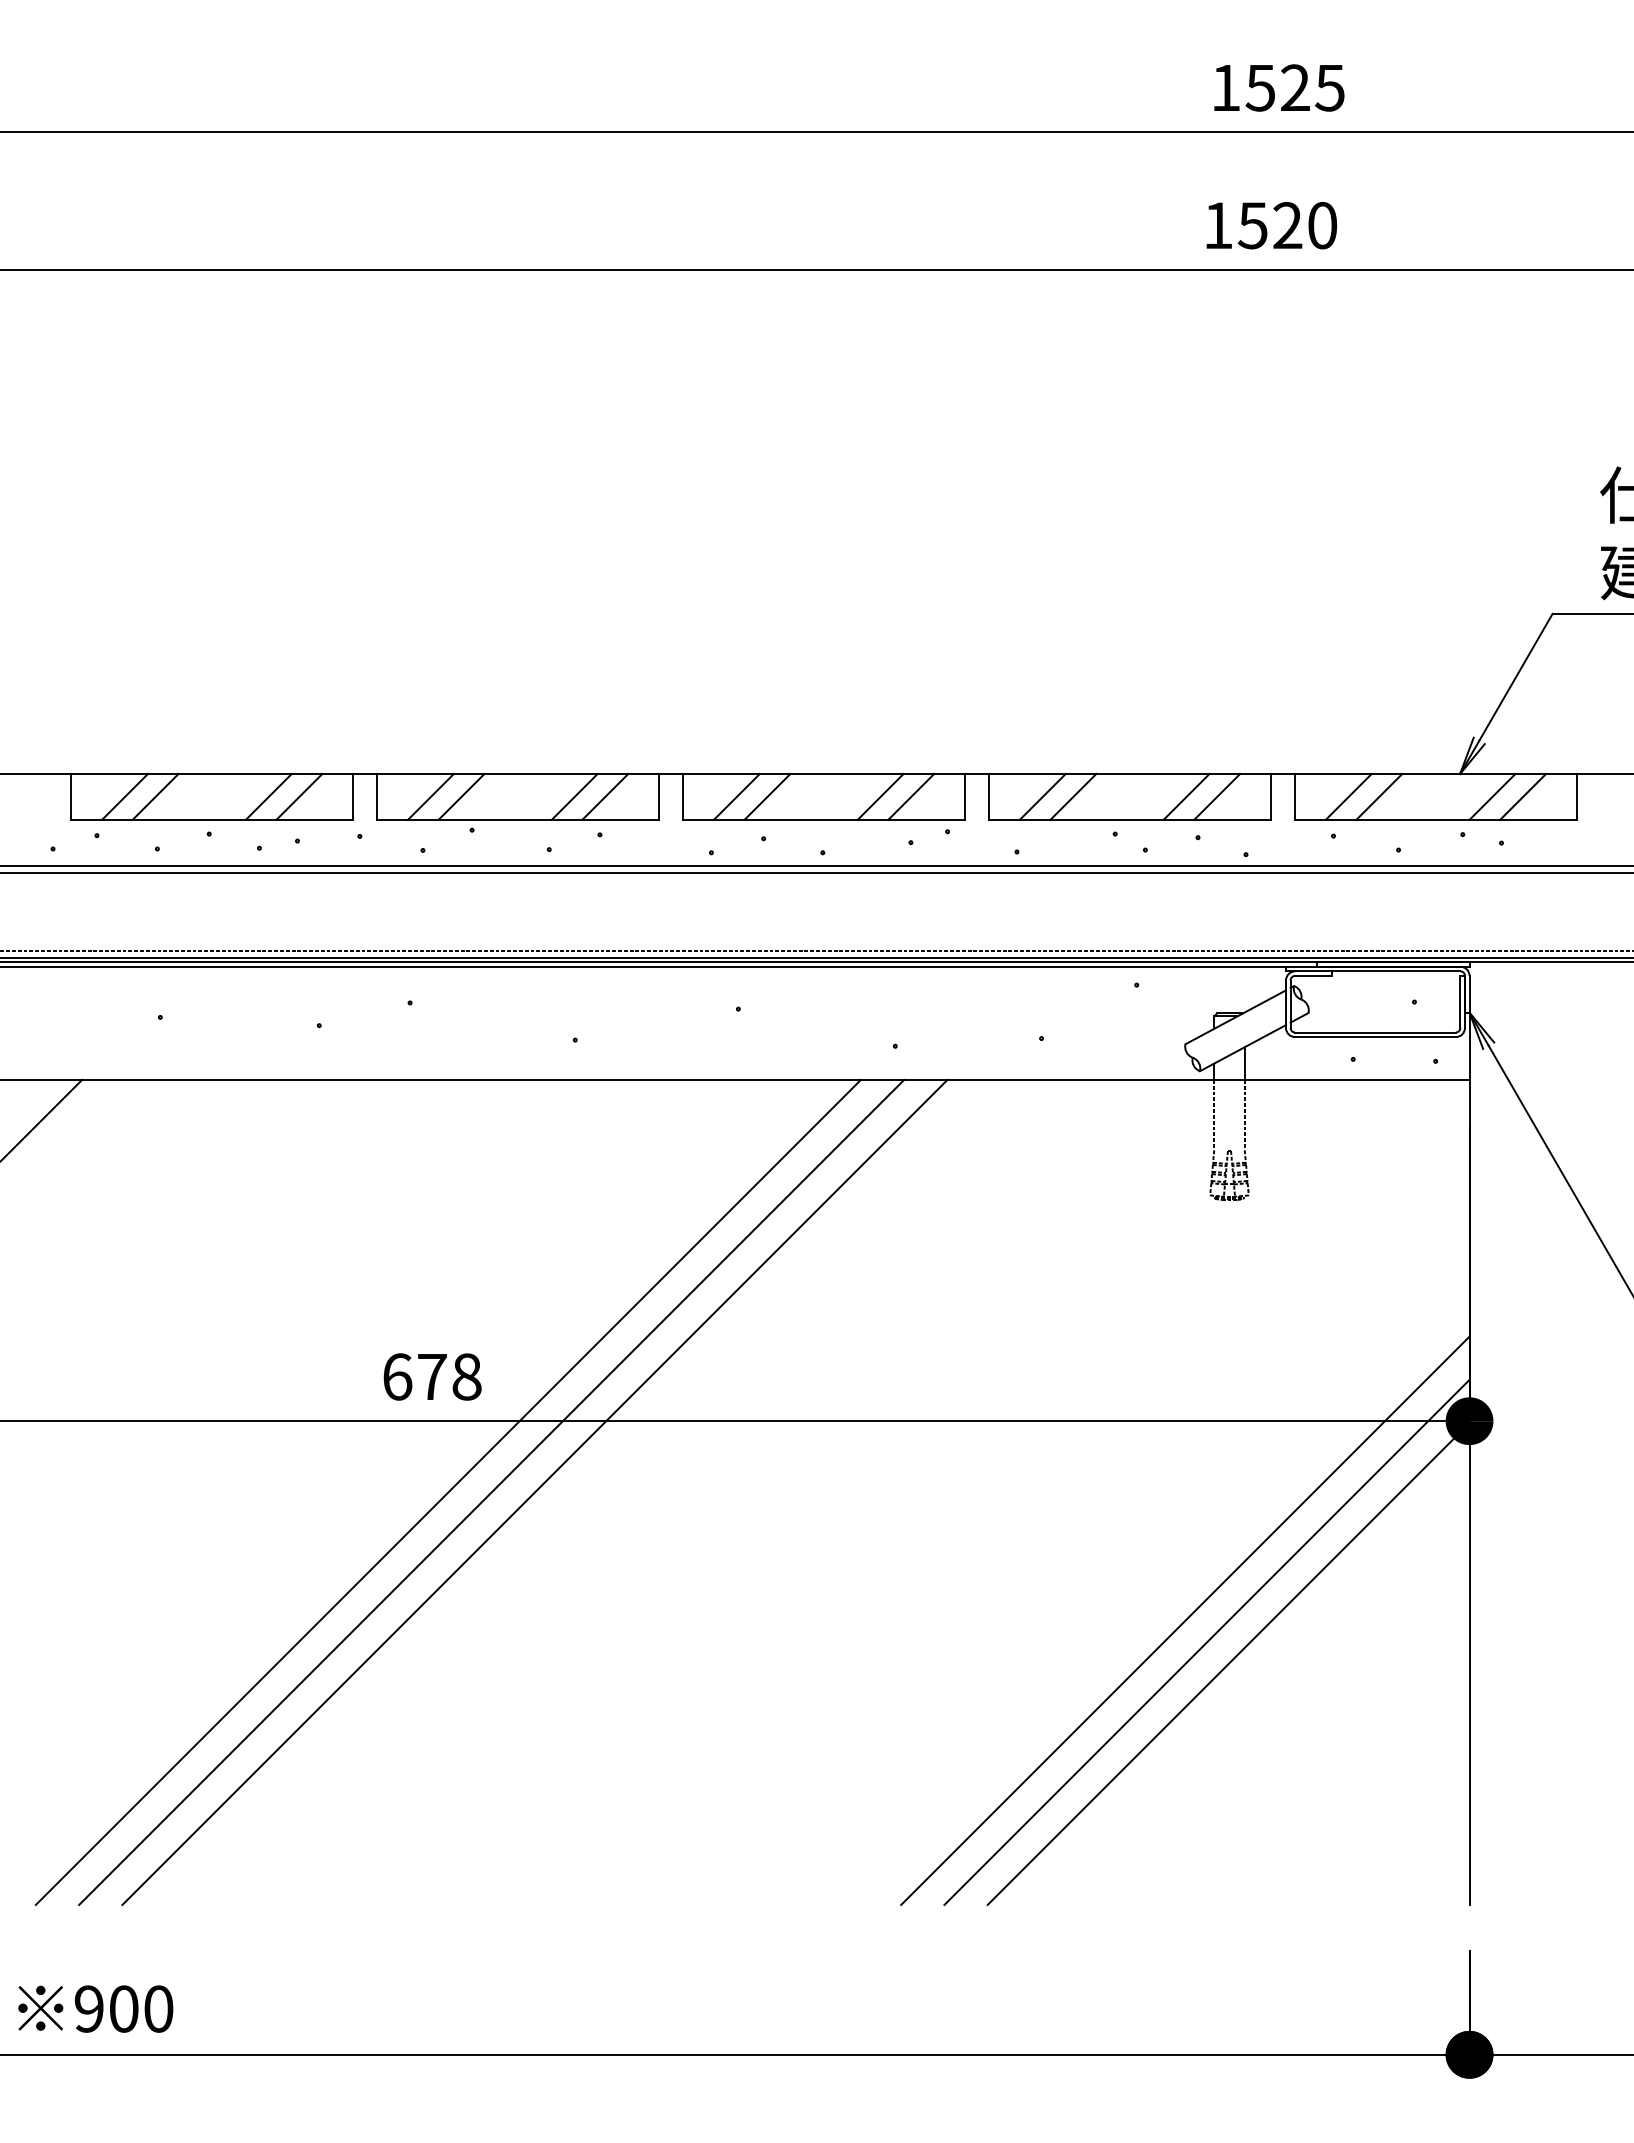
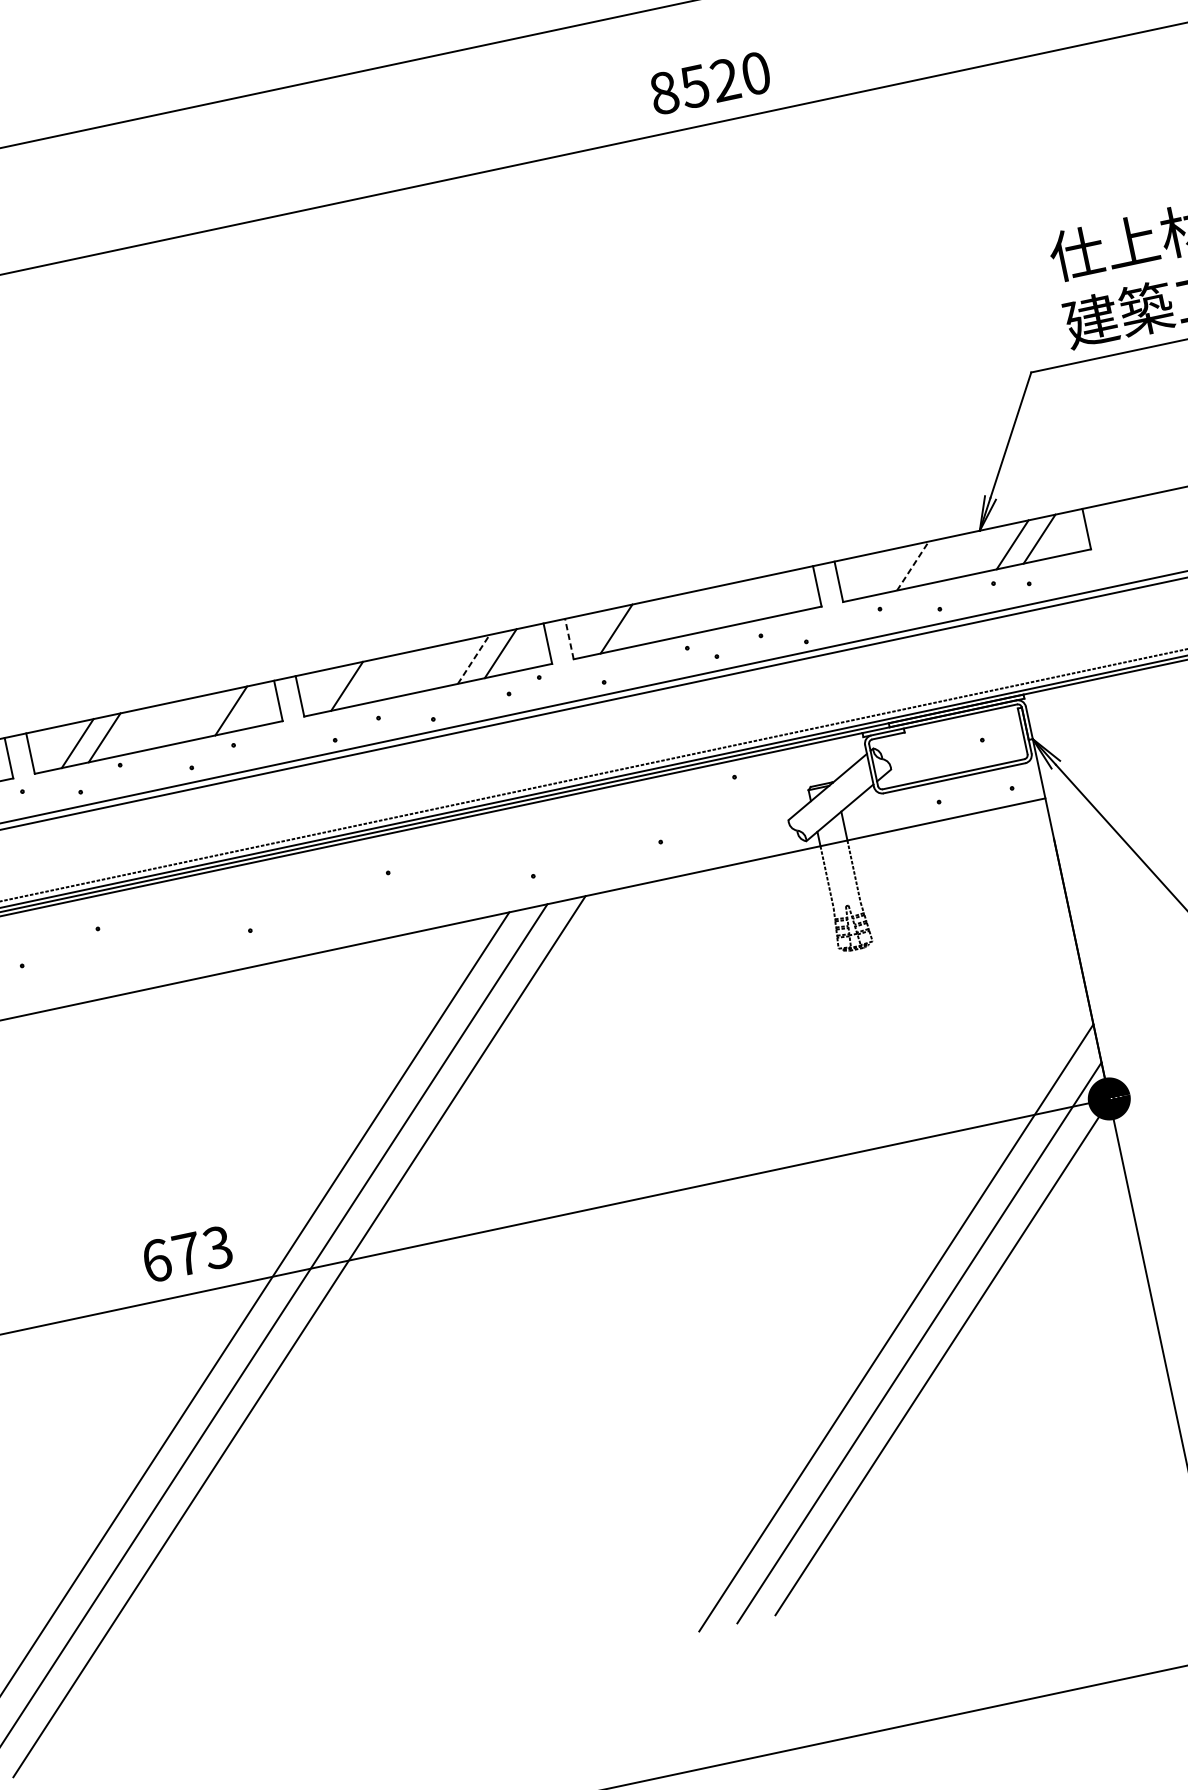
text: (1218, 225) -> (664, 92), 1520 -> 8520
line: (574, 796) -> (204, 716), removed
line: (767, 796) -> (374, 680), removed
line: (880, 796) -> (473, 659), solid -> dashed
line: (989, 796) -> (569, 638), solid -> dashed
line: (1073, 796) -> (643, 622), removed
line: (1186, 796) -> (743, 601), removed
line: (1217, 796) -> (770, 595), removed
line: (1348, 796) -> (885, 571), removed
line: (1379, 796) -> (913, 565), solid -> dashed
text: (466, 1376) -> (217, 1247), 678 -> 673

